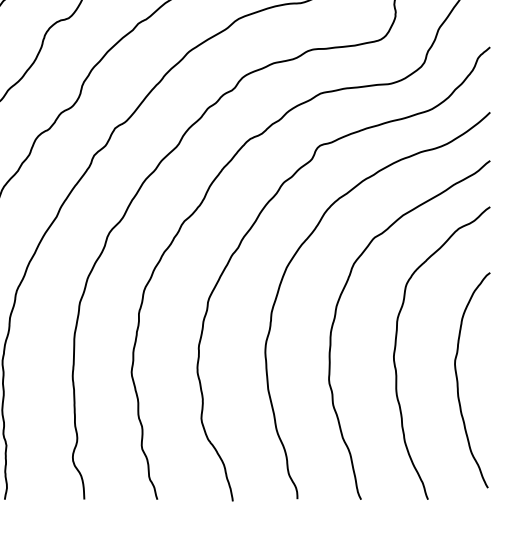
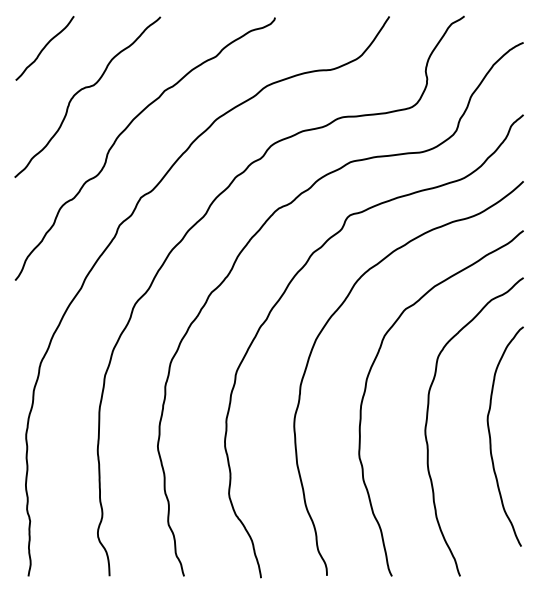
curve: (458, 383) -> (491, 439), moved

